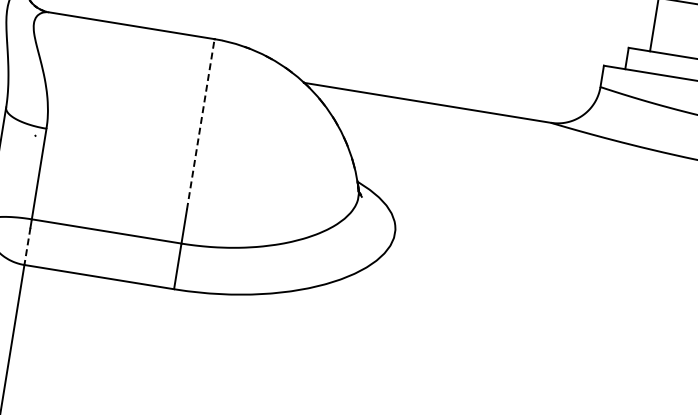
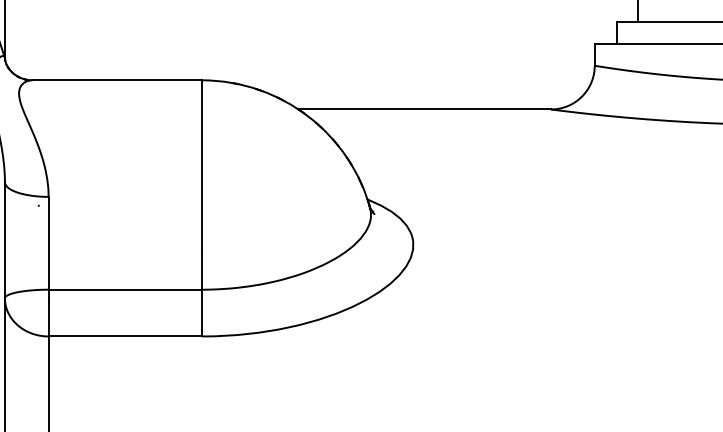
line: (200, 124) -> (201, 167), dashed -> solid
line: (27, 246) -> (48, 317), dashed -> solid

